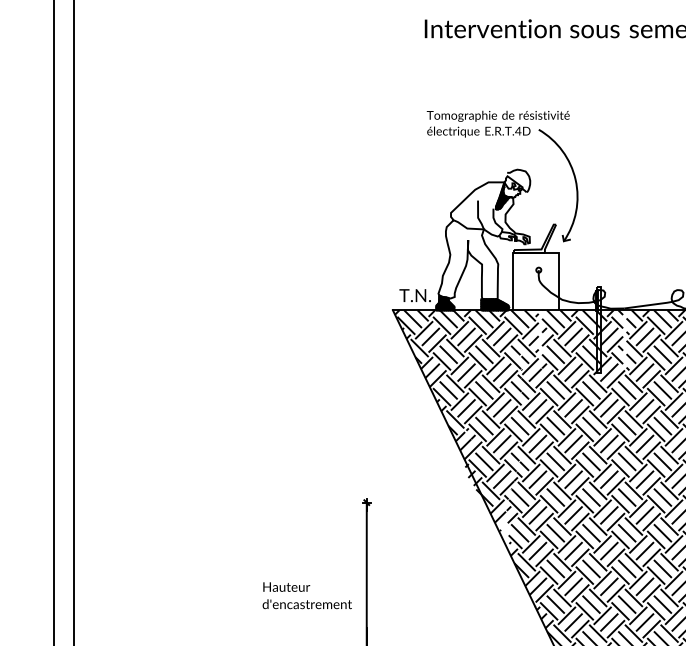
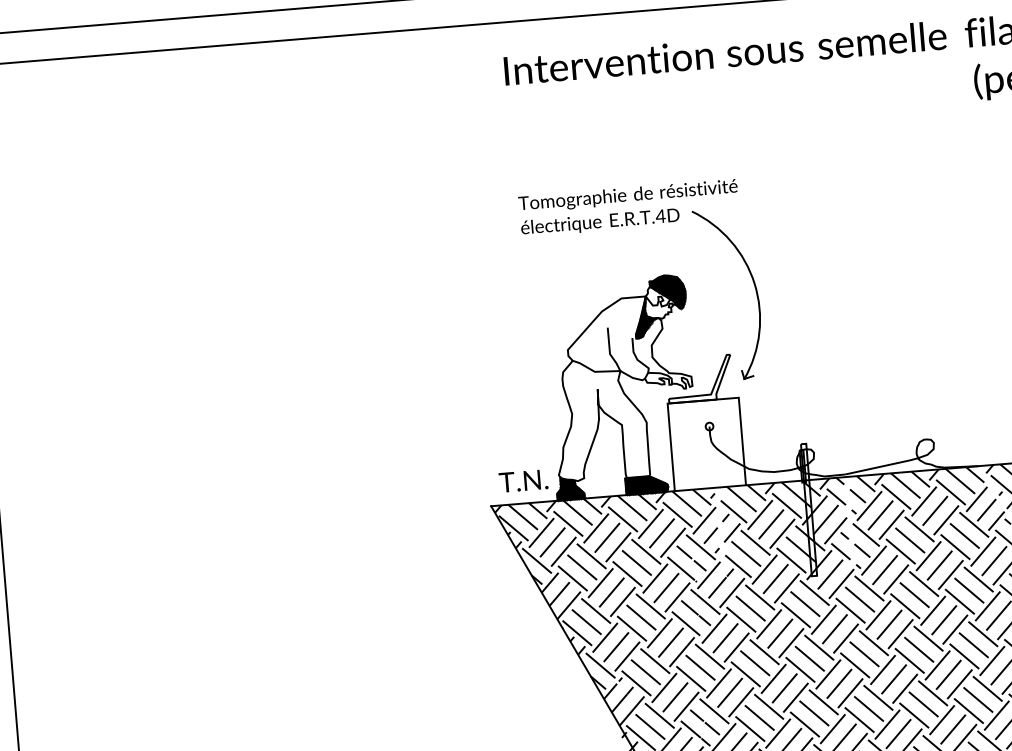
hatch: (518, 180) -> (667, 291), added

